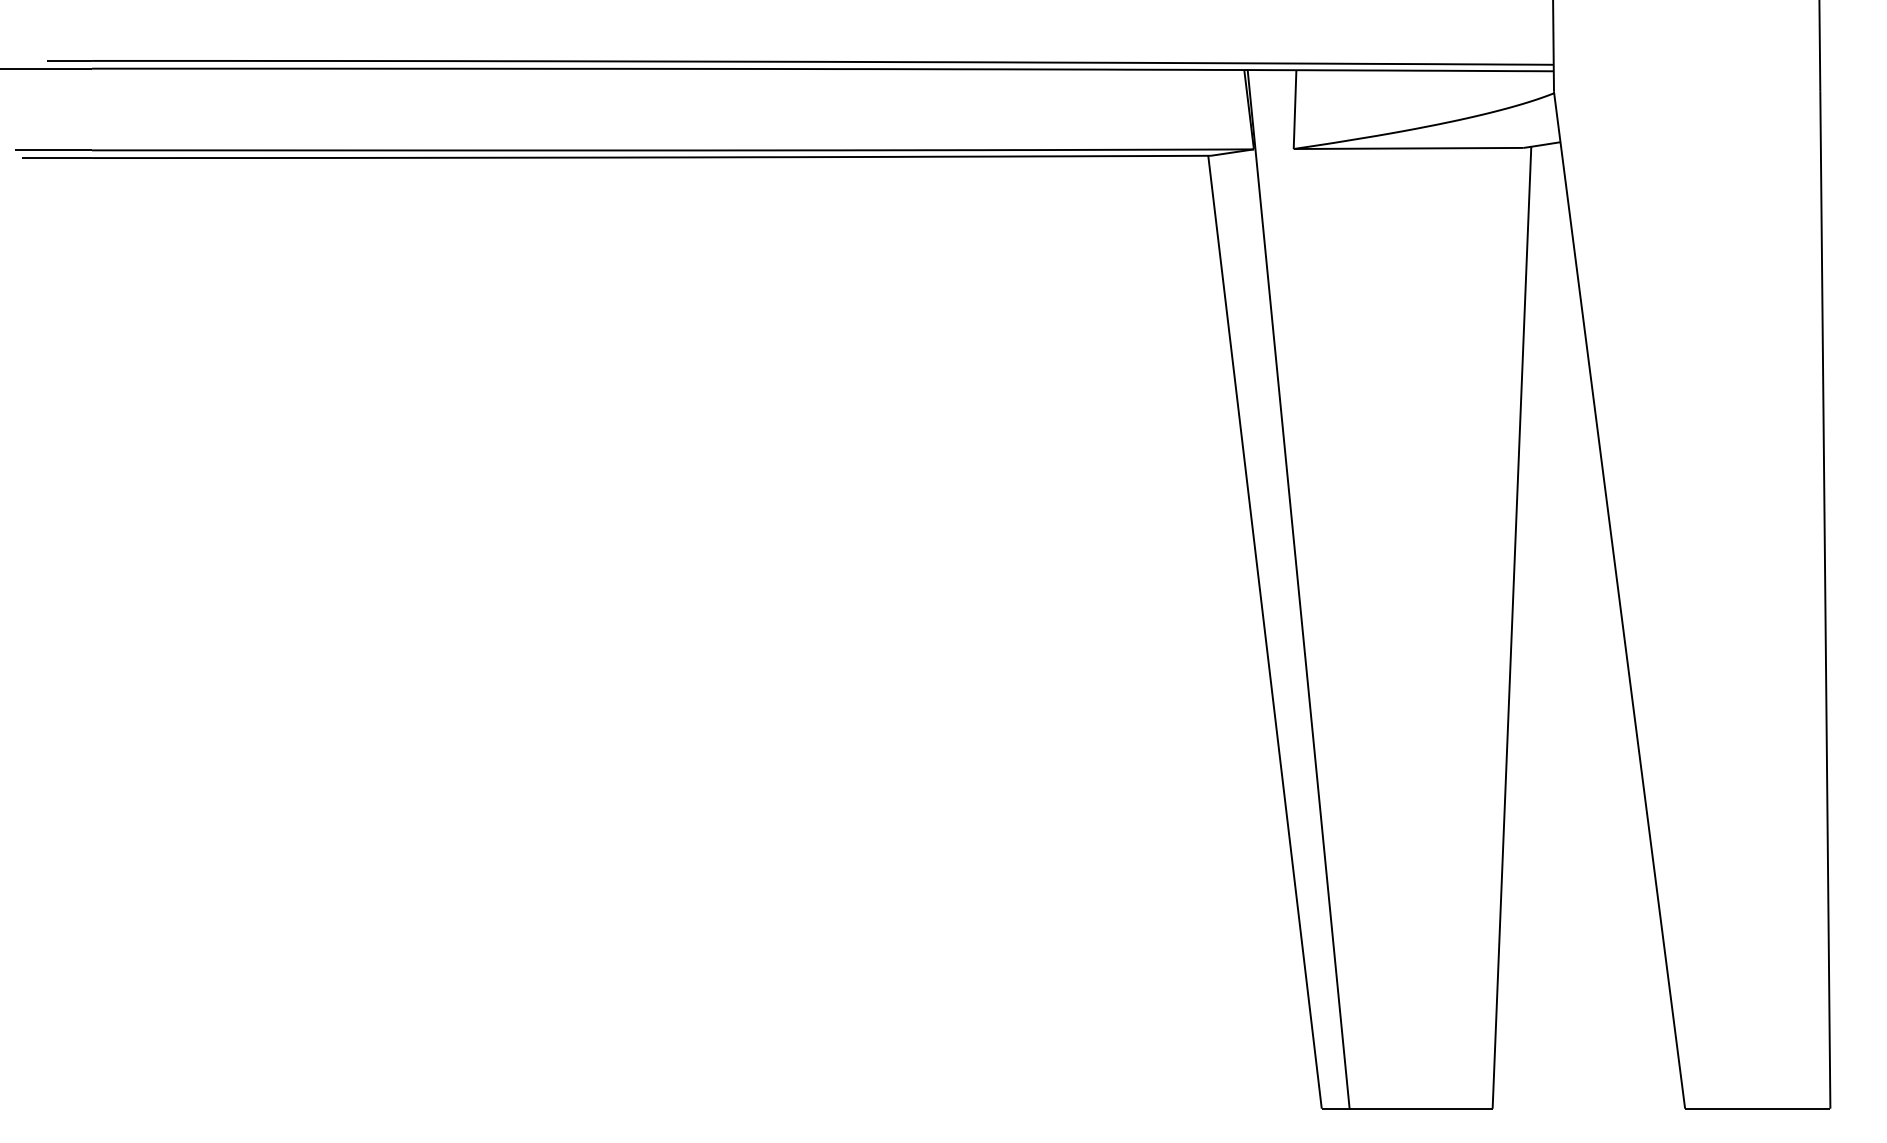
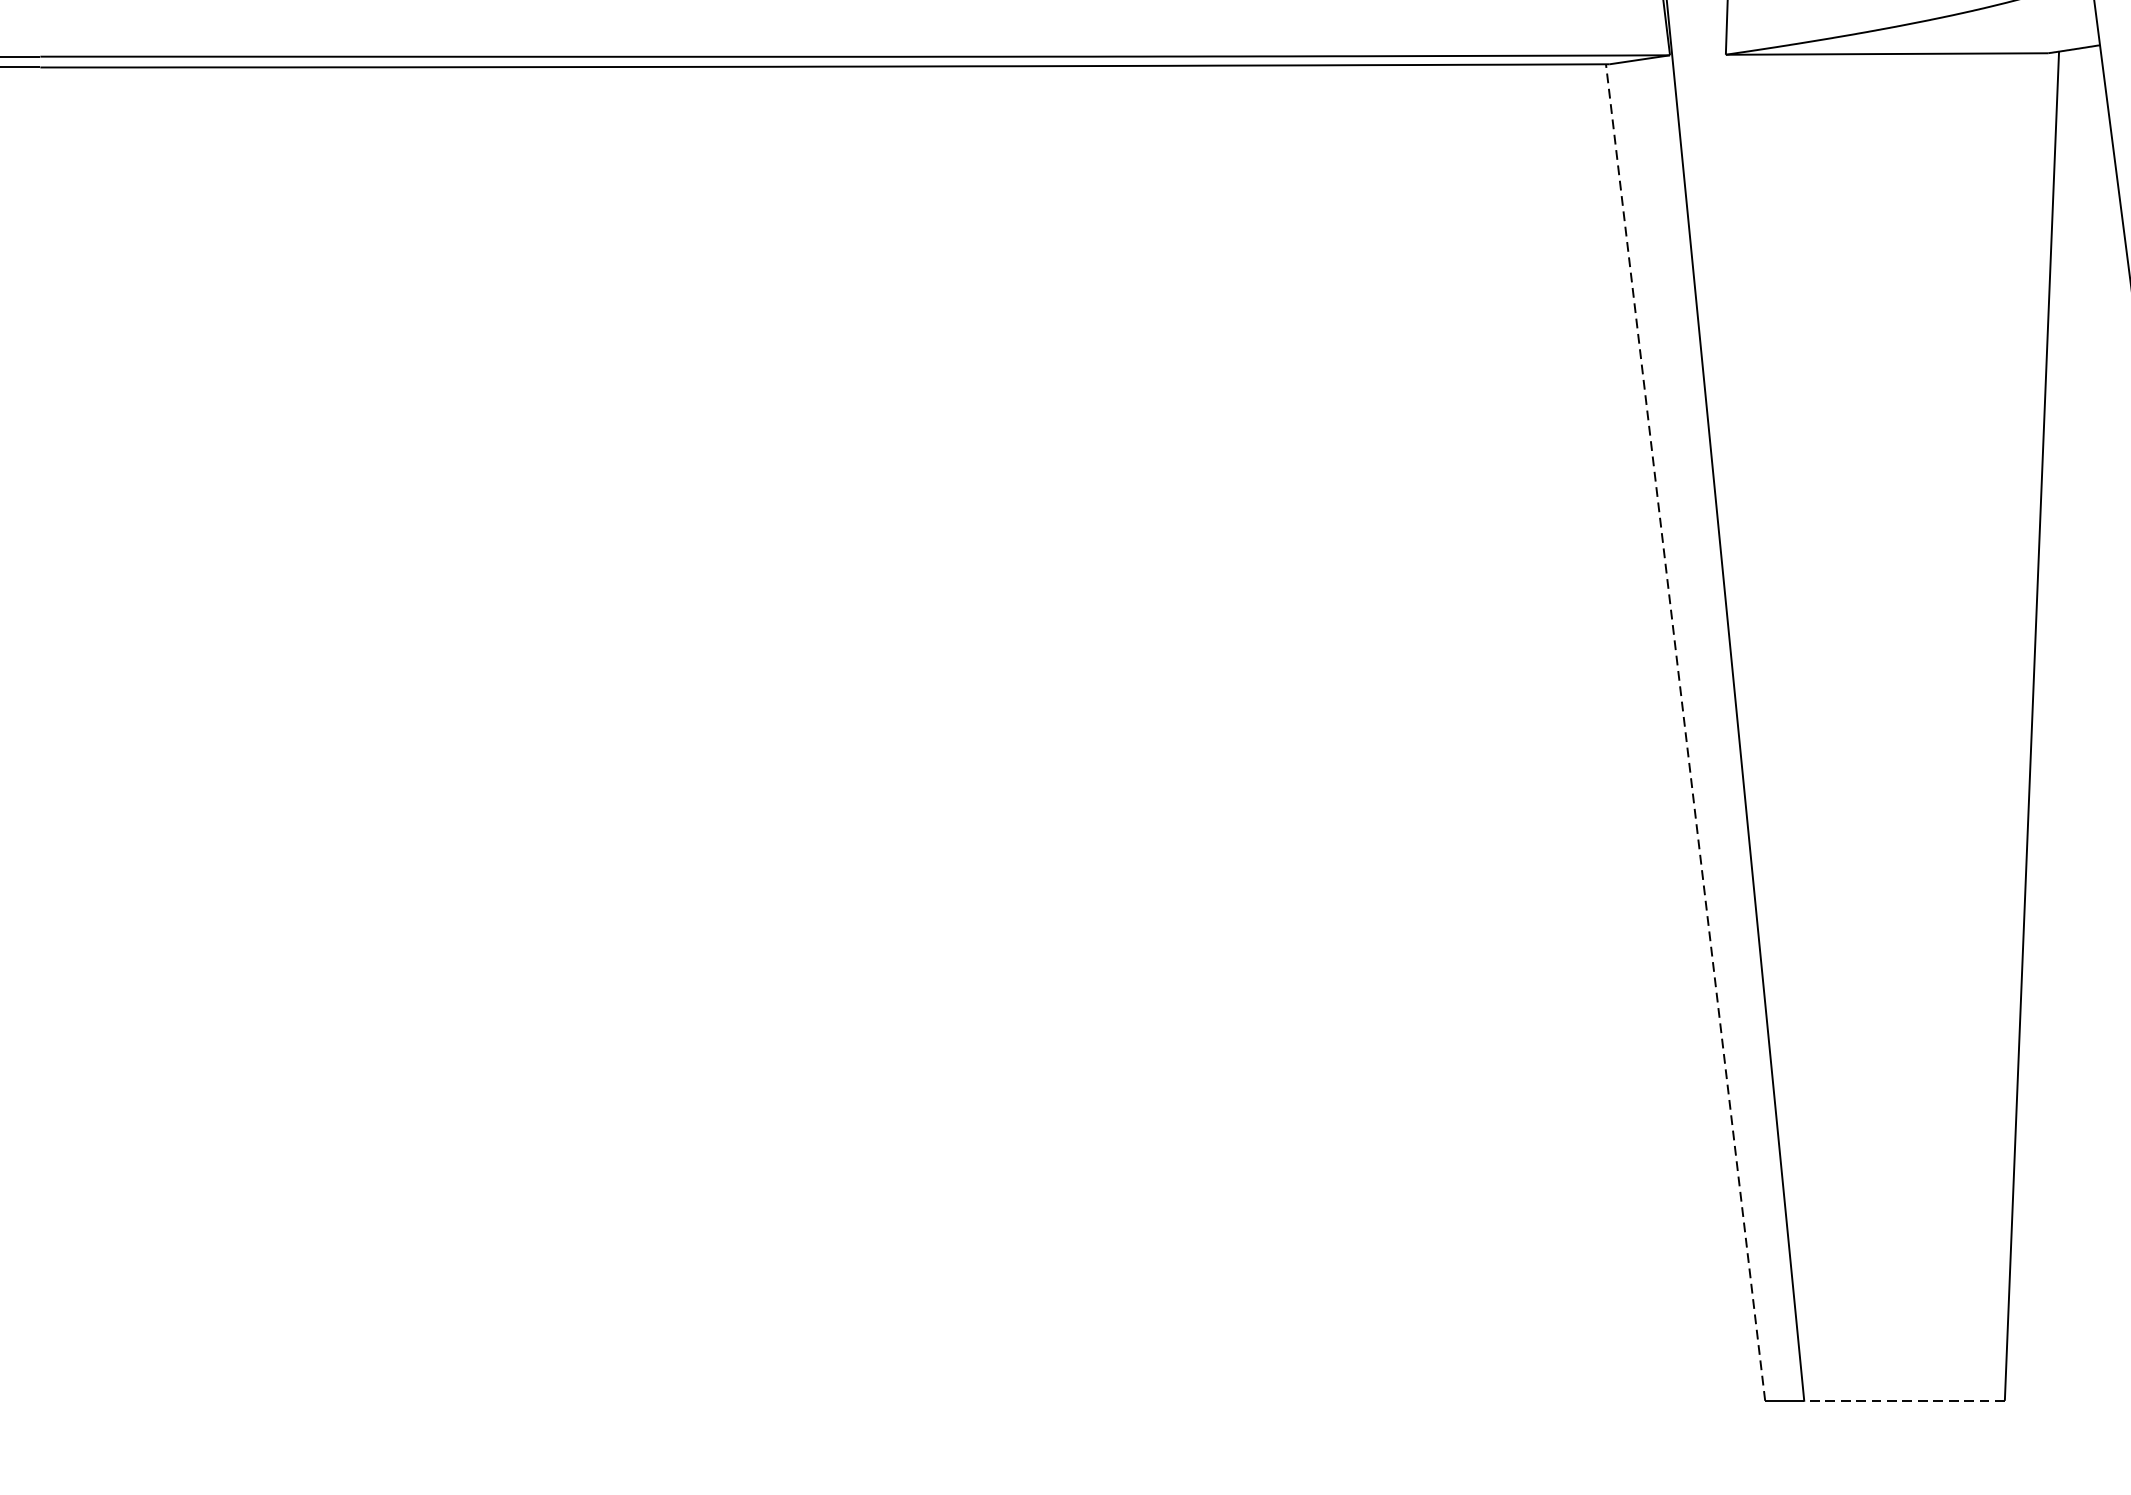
line: (1265, 632) -> (1686, 732), solid -> dashed
line: (1421, 1108) -> (1905, 1400), solid -> dashed

